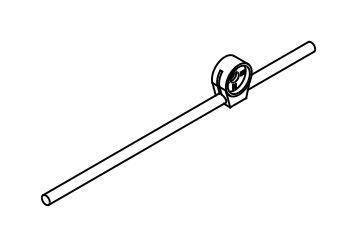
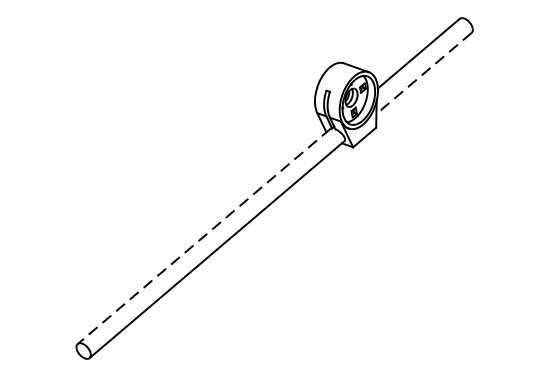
line: (280, 71) -> (423, 74), solid -> dashed
line: (130, 144) -> (203, 236), solid -> dashed

